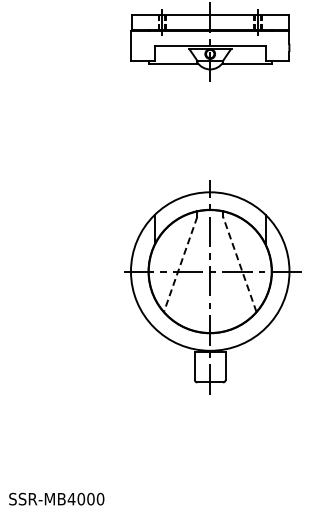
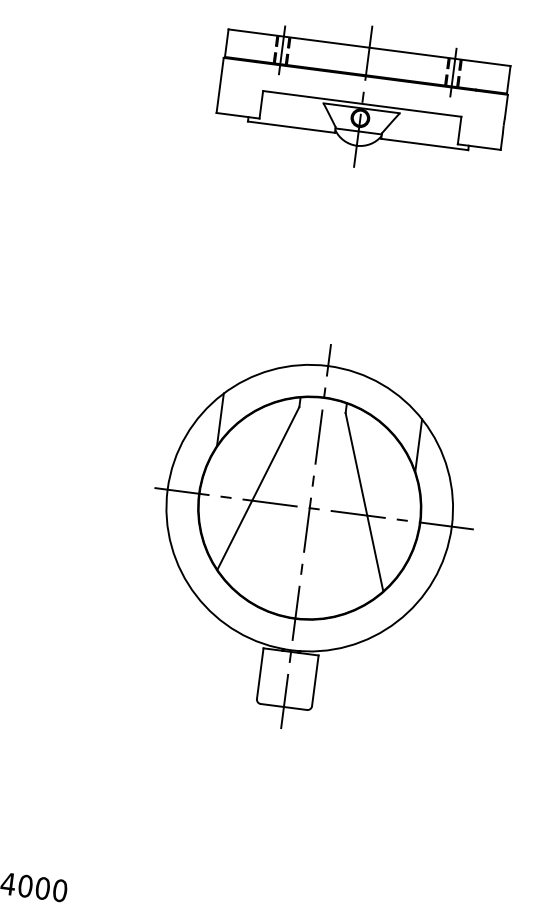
line: (239, 263) -> (364, 500), dashed -> solid
line: (180, 264) -> (258, 488), dashed -> solid

